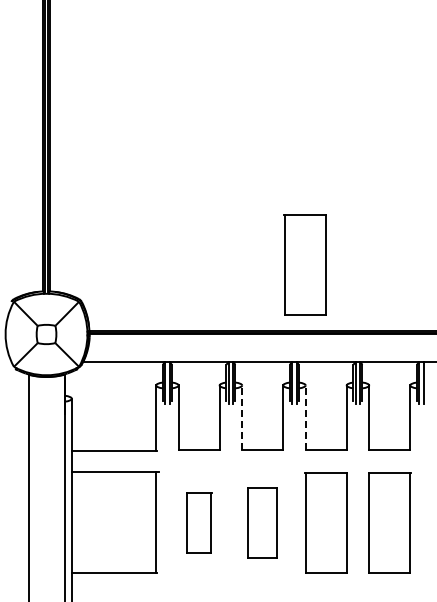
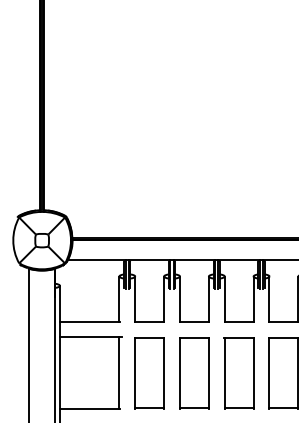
part: (304, 264) -> (223, 191), removed
line: (242, 417) -> (180, 299), dashed -> solid
line: (305, 417) -> (224, 299), dashed -> solid
part: (198, 522) -> (149, 373), size x1.67
part: (262, 522) -> (194, 373), size x1.43

